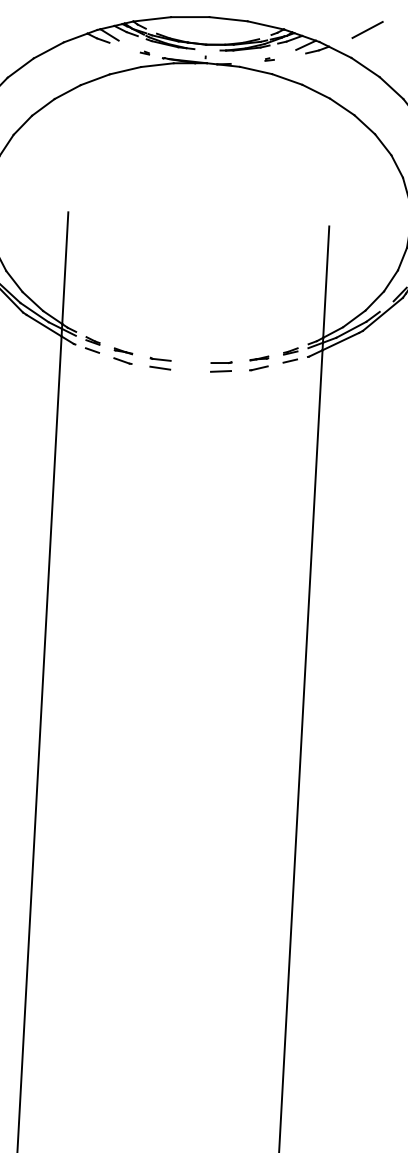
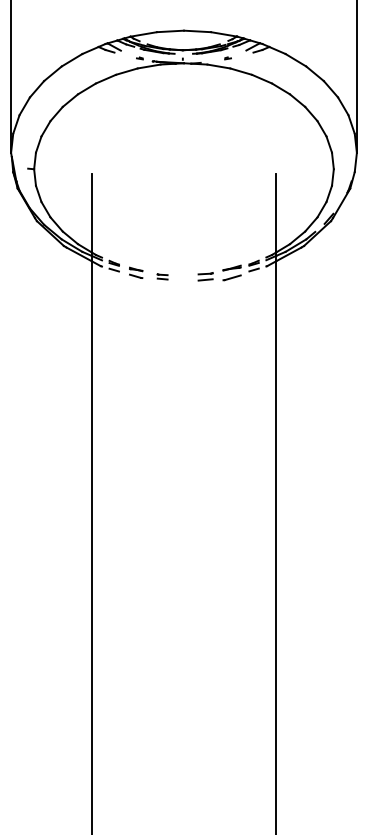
line: (367, 29) -> (295, 33), removed
part: (259, 362) -> (232, 272), size x1.4
part: (160, 363) -> (162, 276), size x0.7

